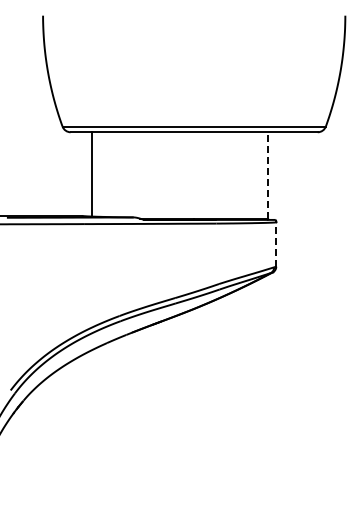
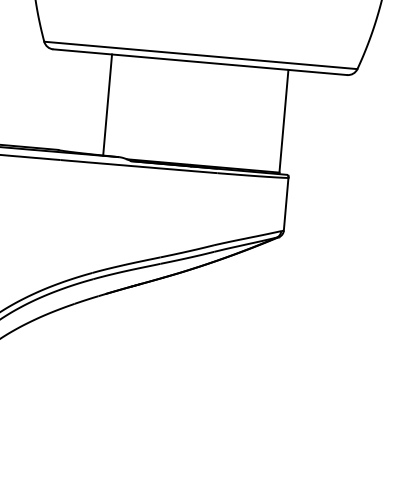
line: (92, 174) -> (108, 104), moved
line: (268, 174) -> (284, 120), dashed -> solid
line: (276, 244) -> (286, 204), dashed -> solid

